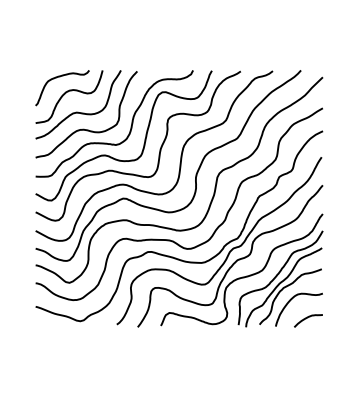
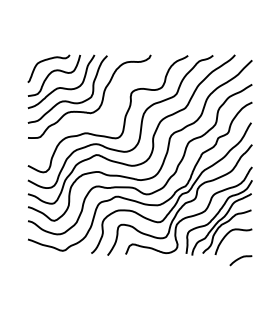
curve: (144, 138) -> (112, 108), removed
curve: (307, 318) -> (240, 258), moved

